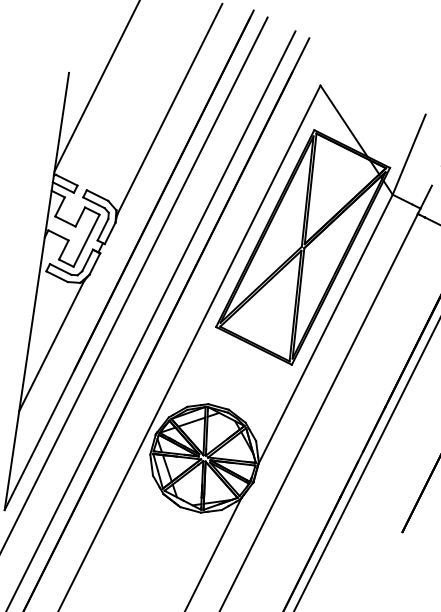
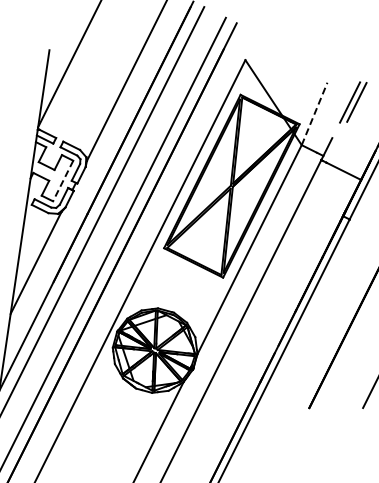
line: (409, 154) -> (314, 113), solid -> dashed
line: (87, 241) -> (63, 181), solid -> dashed

